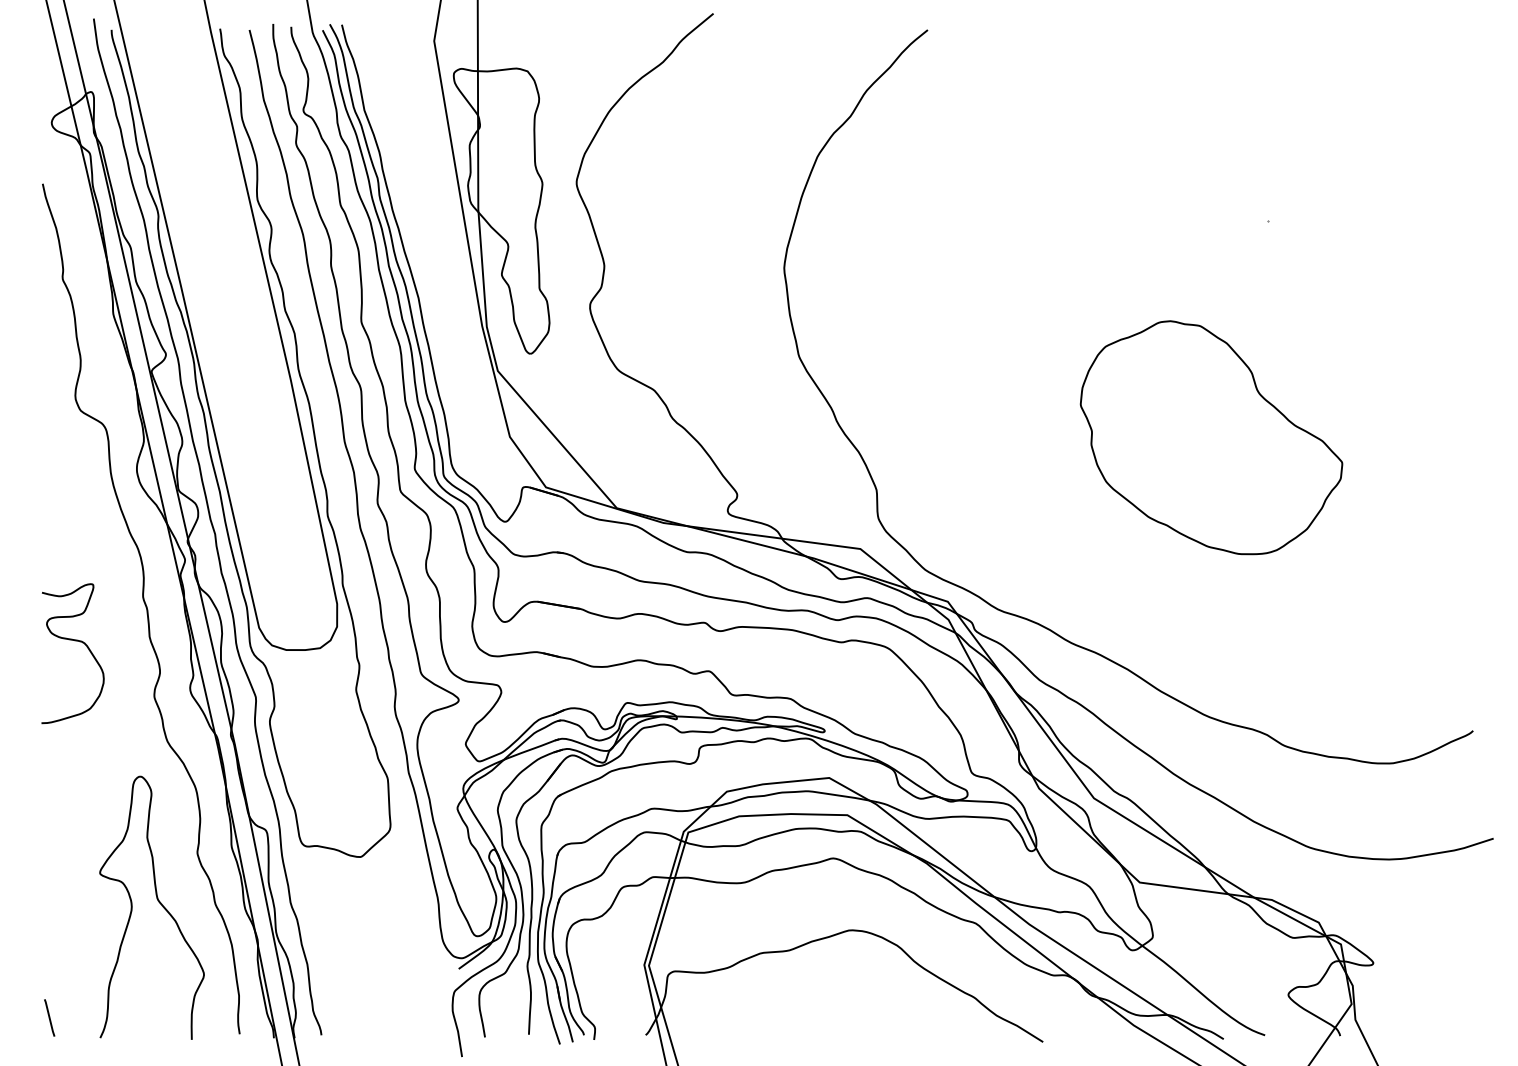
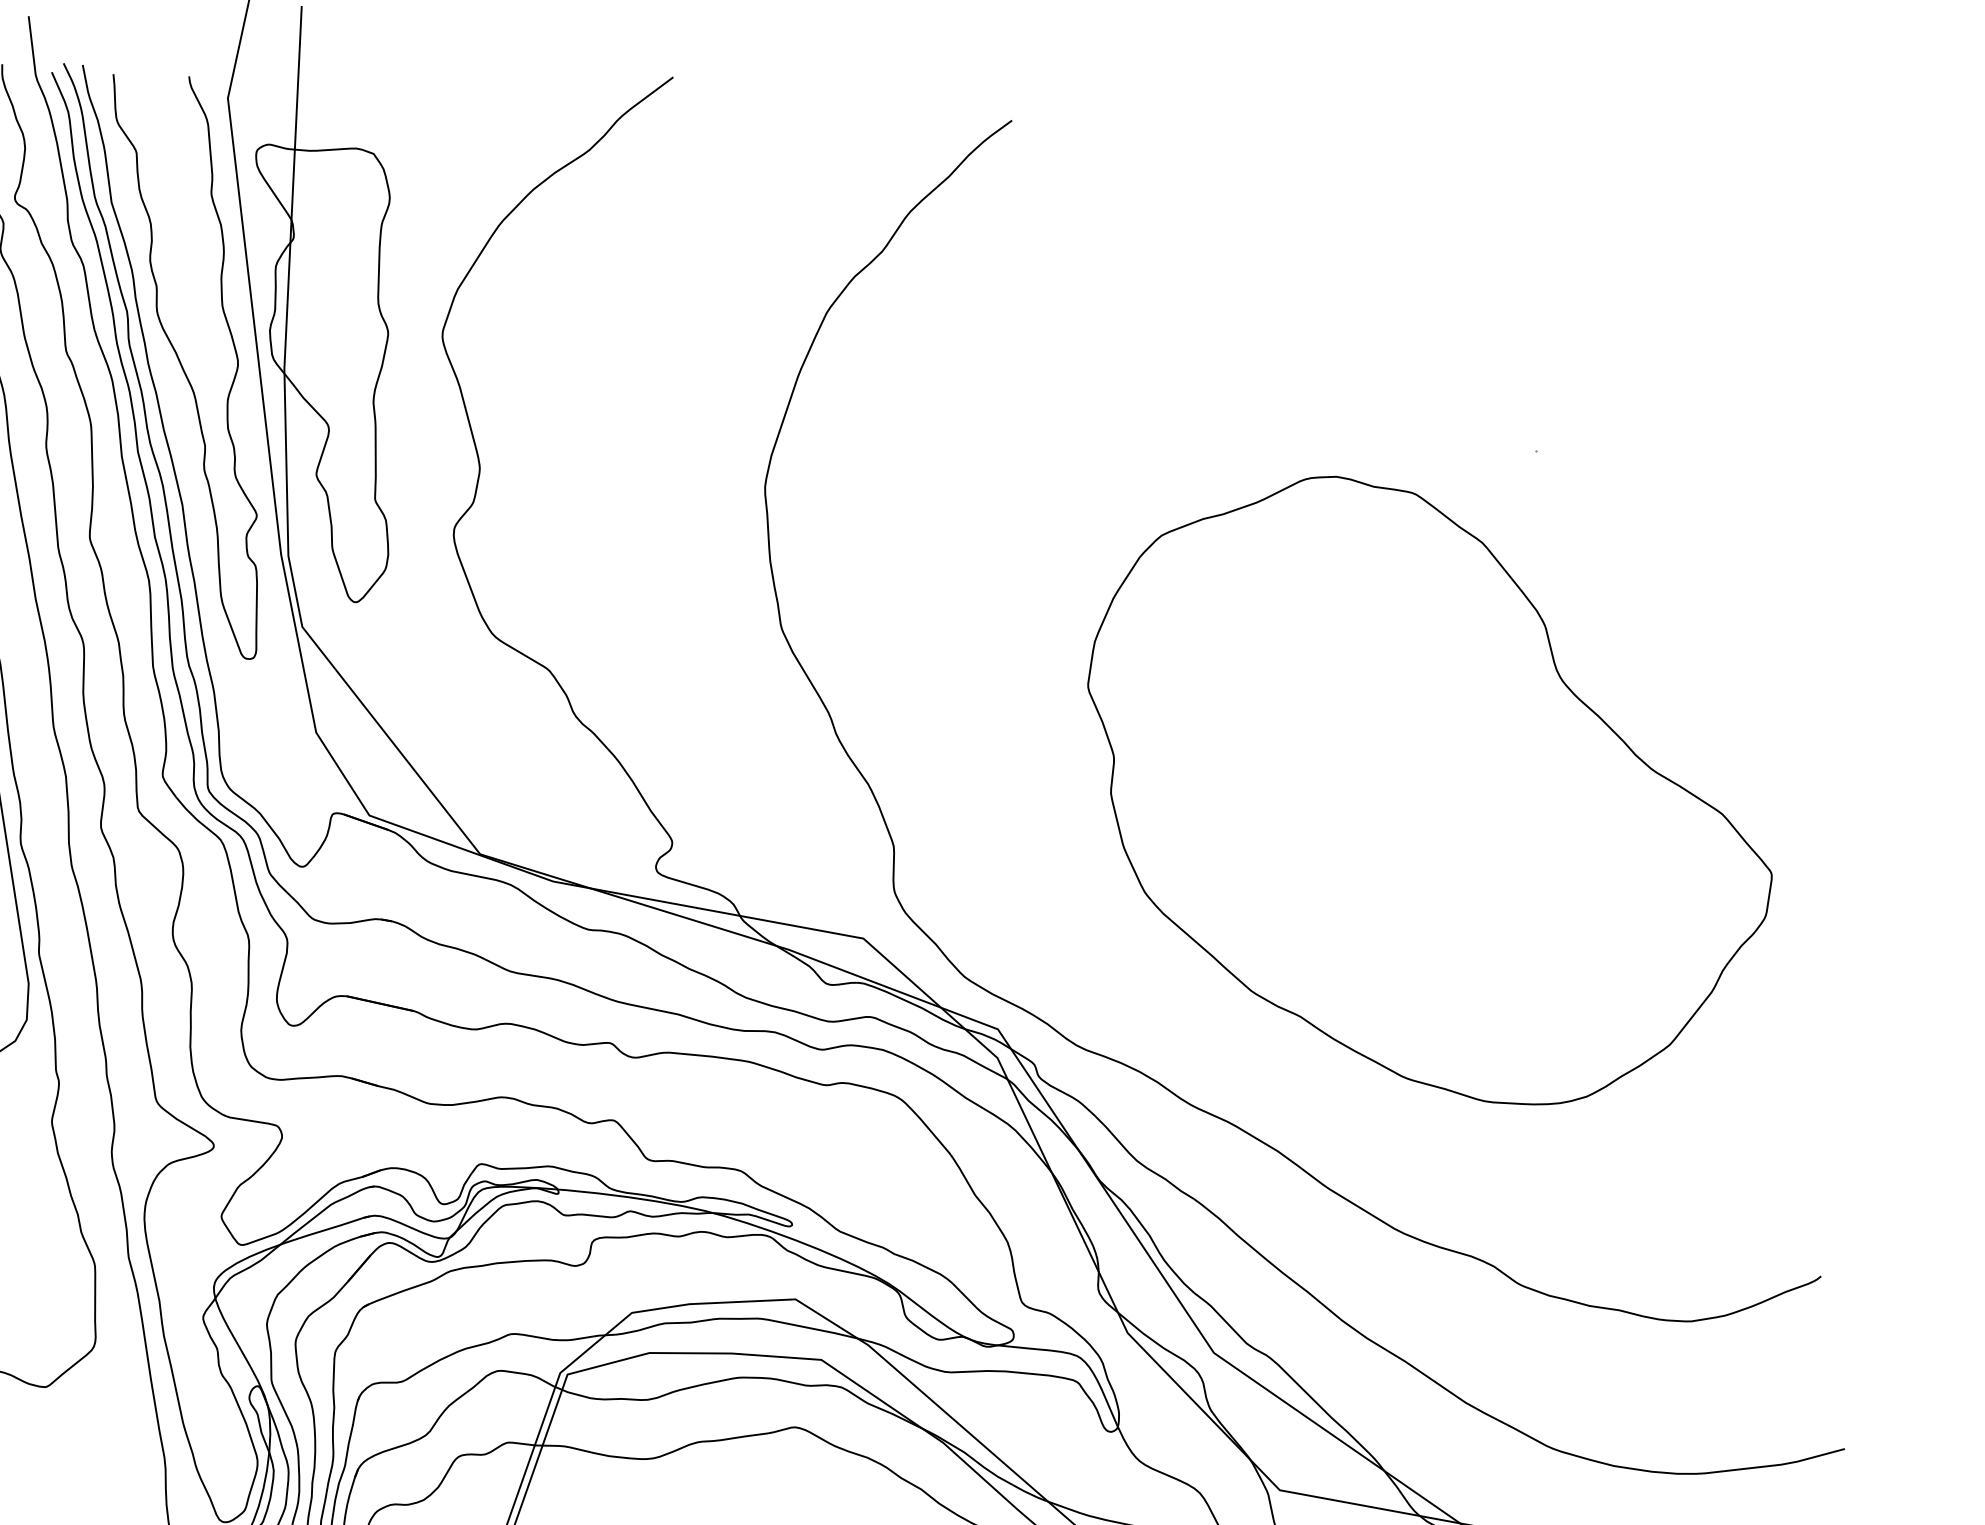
curve: (414, 210) -> (183, 365), added
part: (1211, 437) -> (1429, 789), size x1.67

